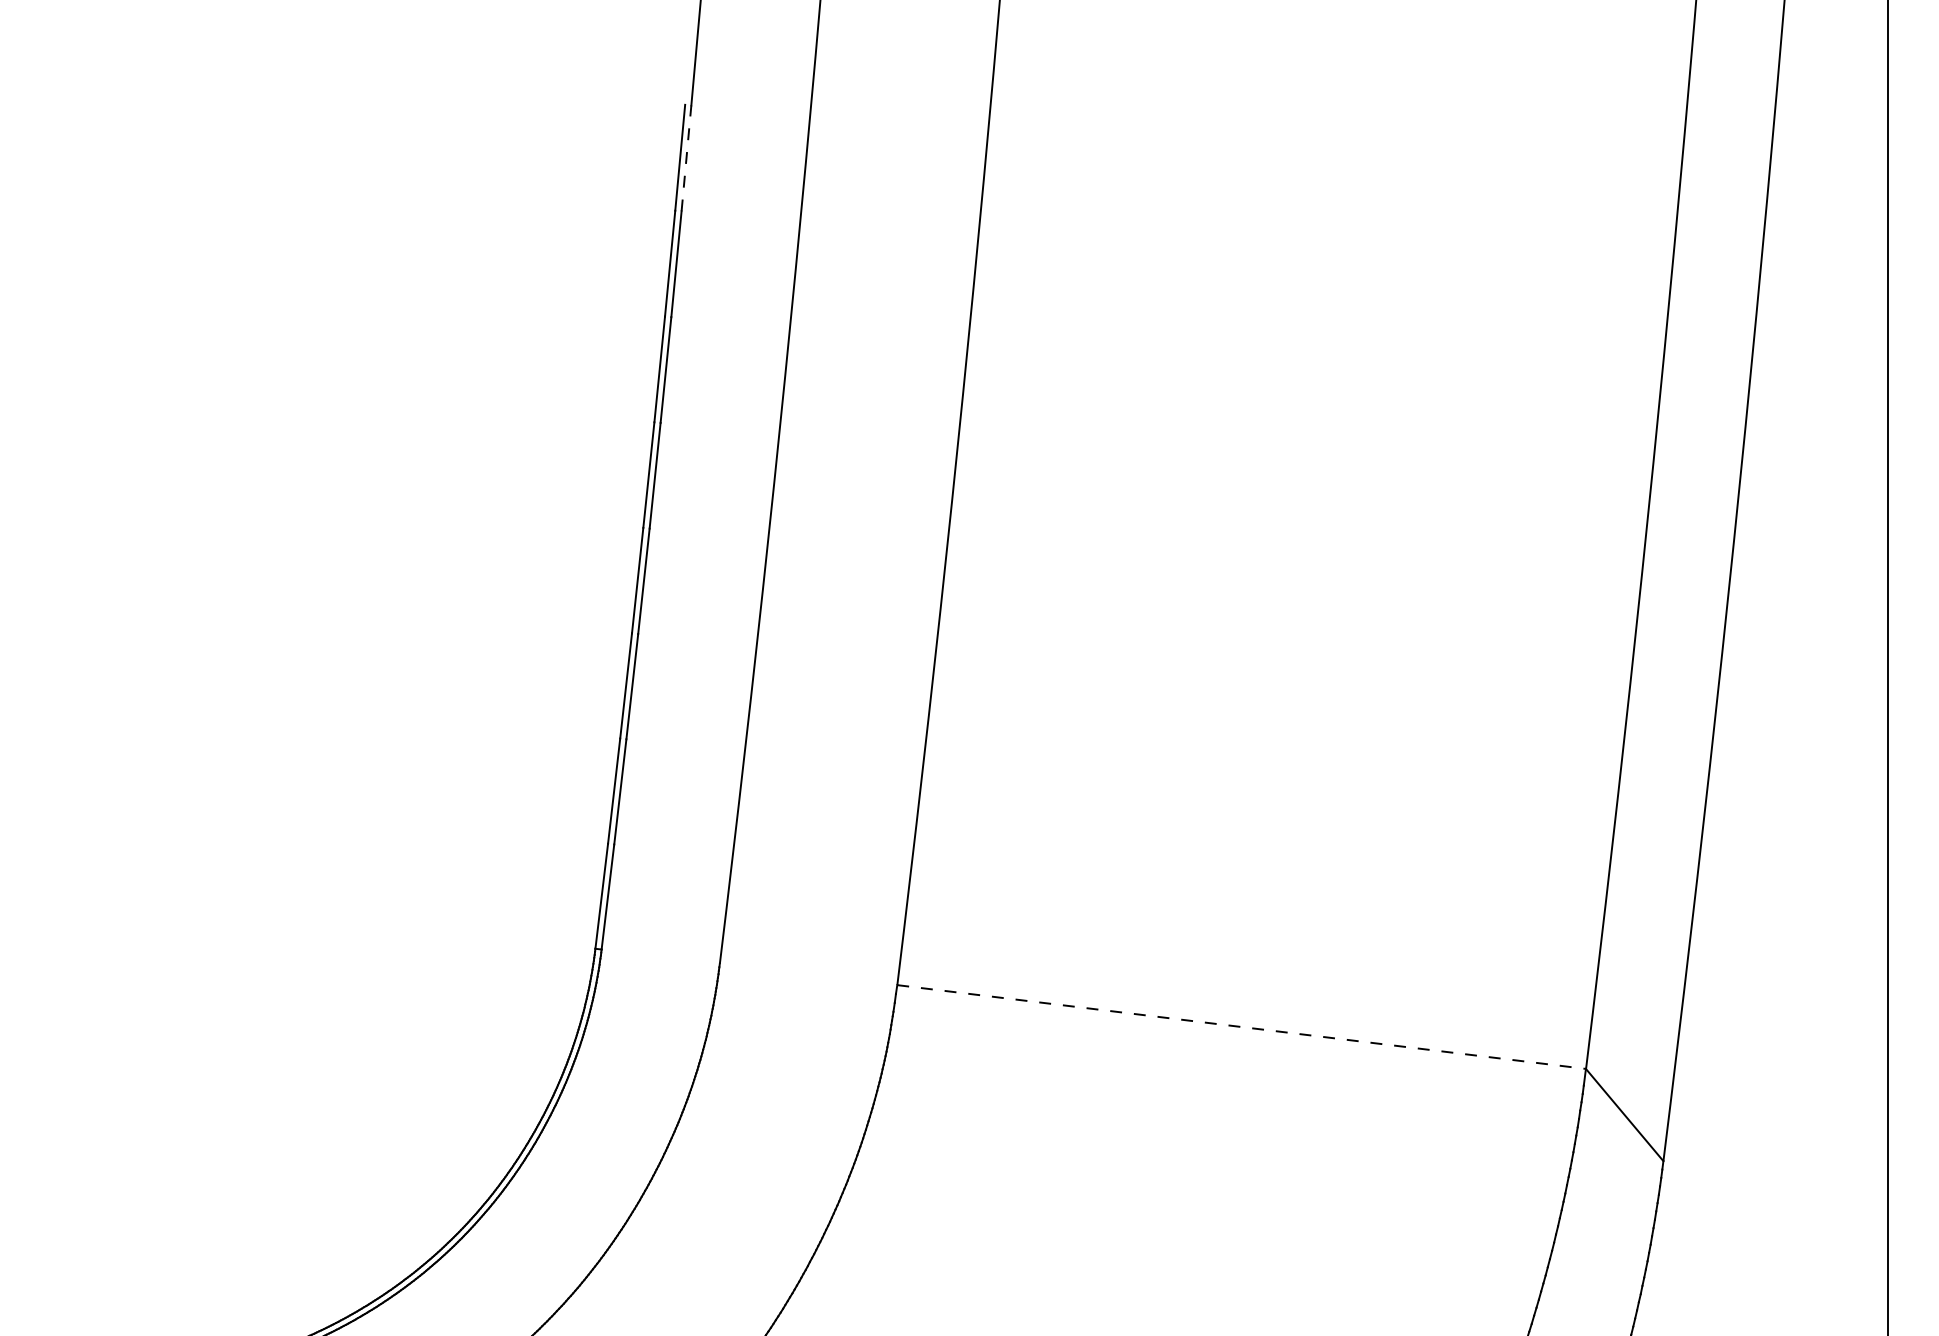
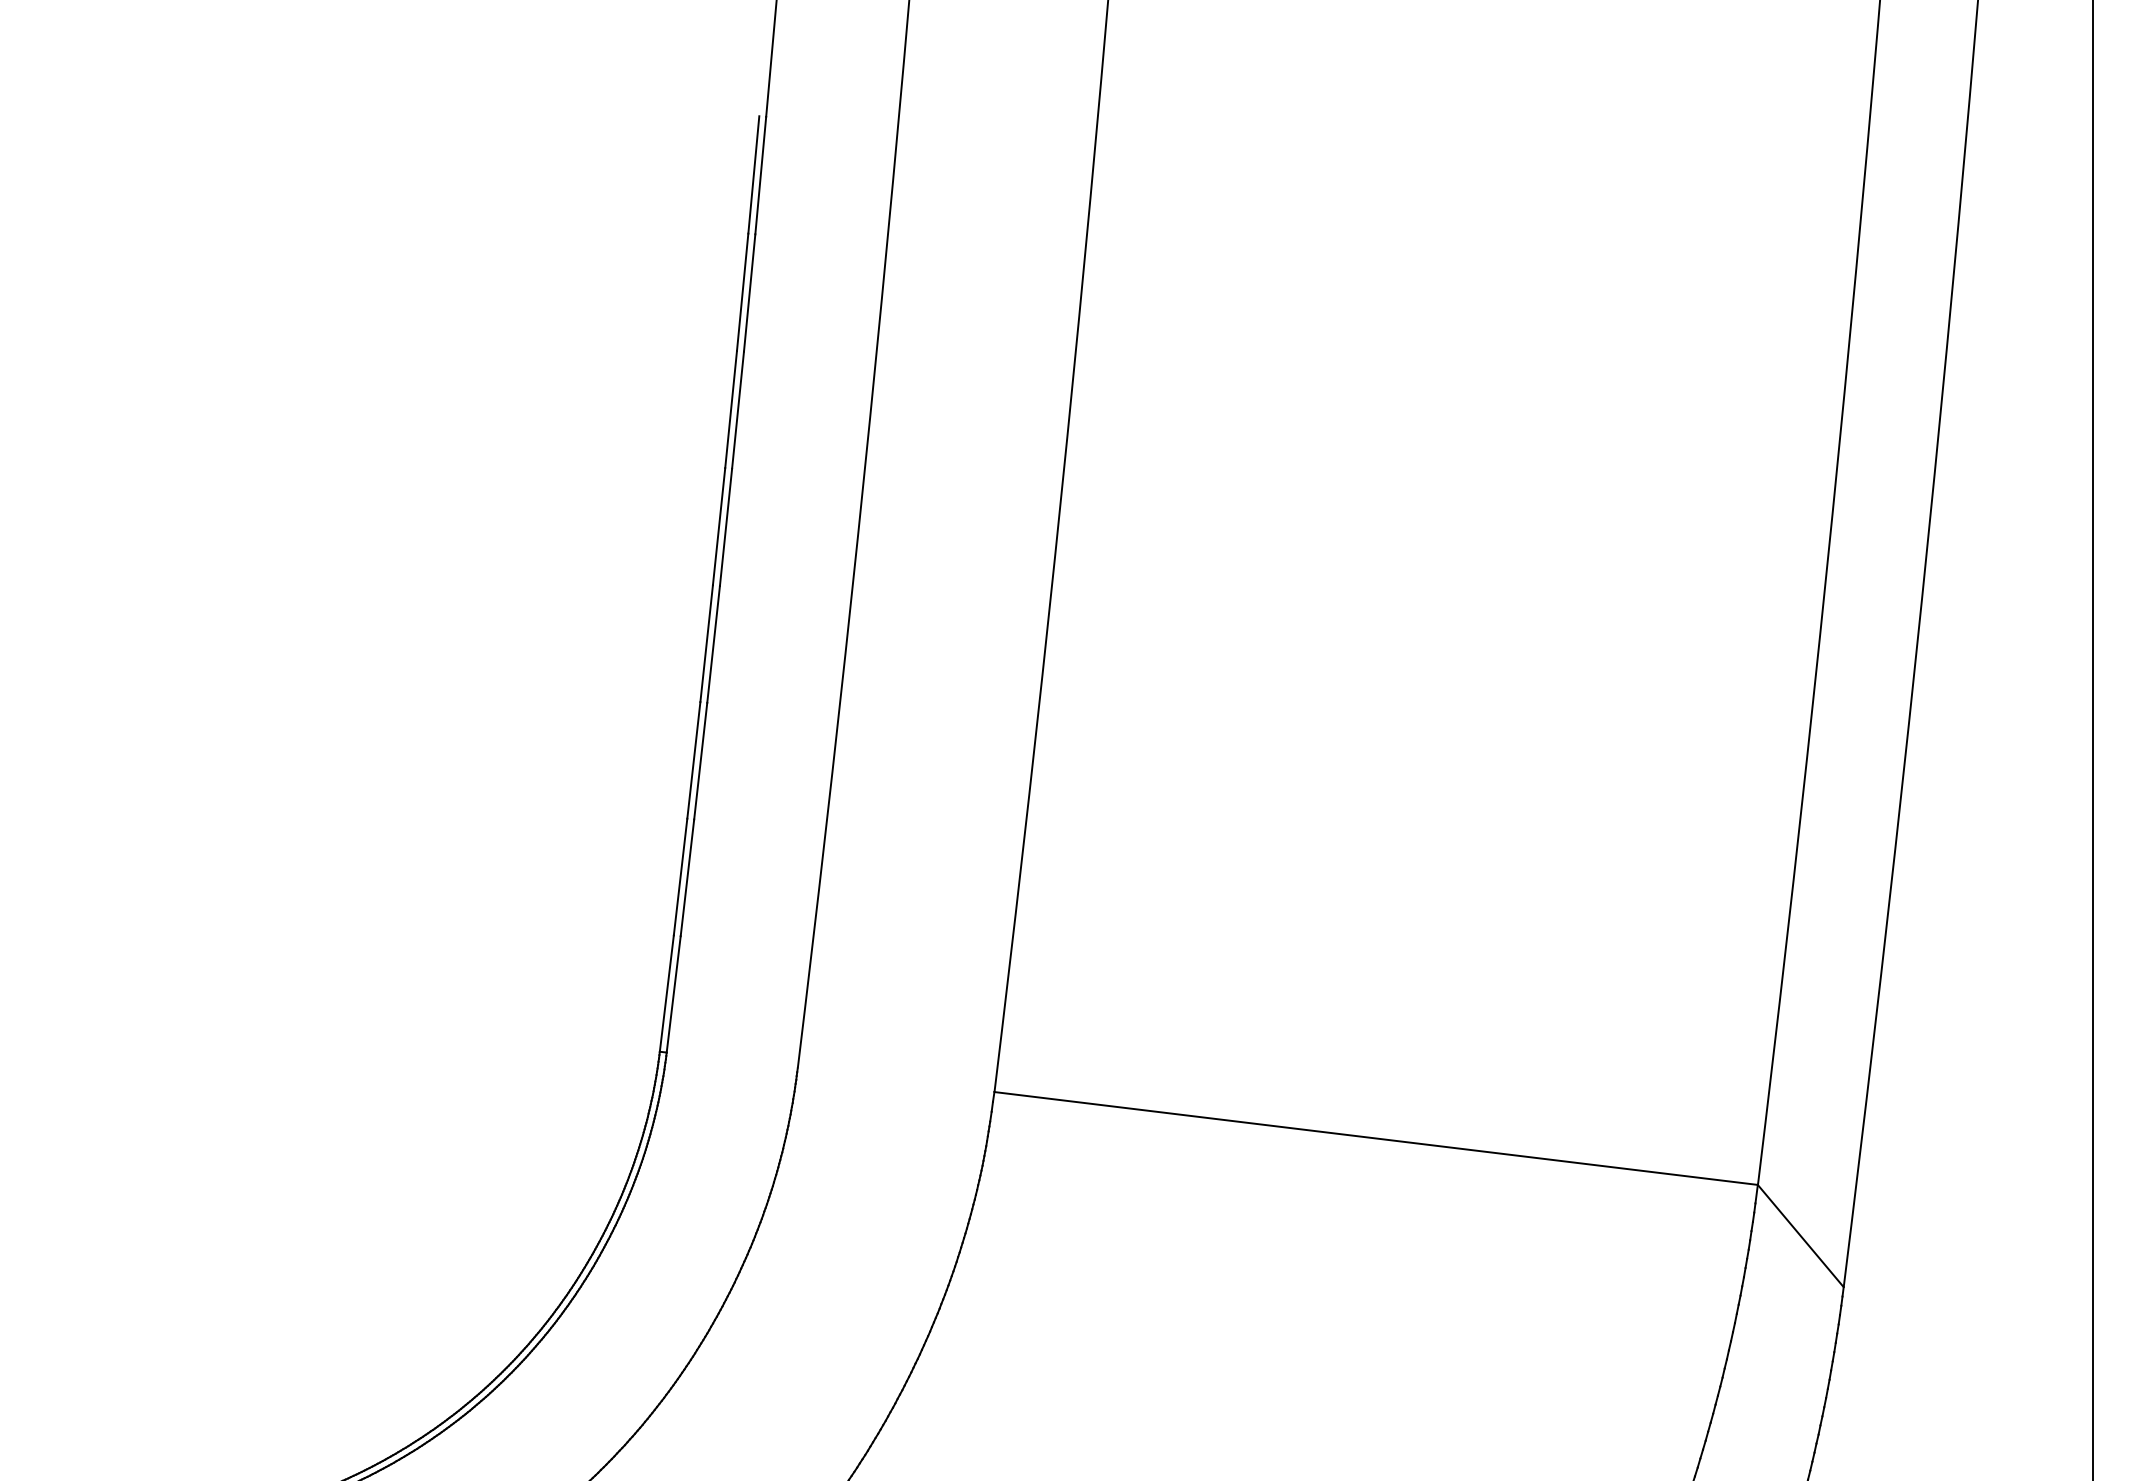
line: (686, 157) -> (760, 174), dashed -> solid
line: (1241, 1027) -> (1376, 1139), dashed -> solid

